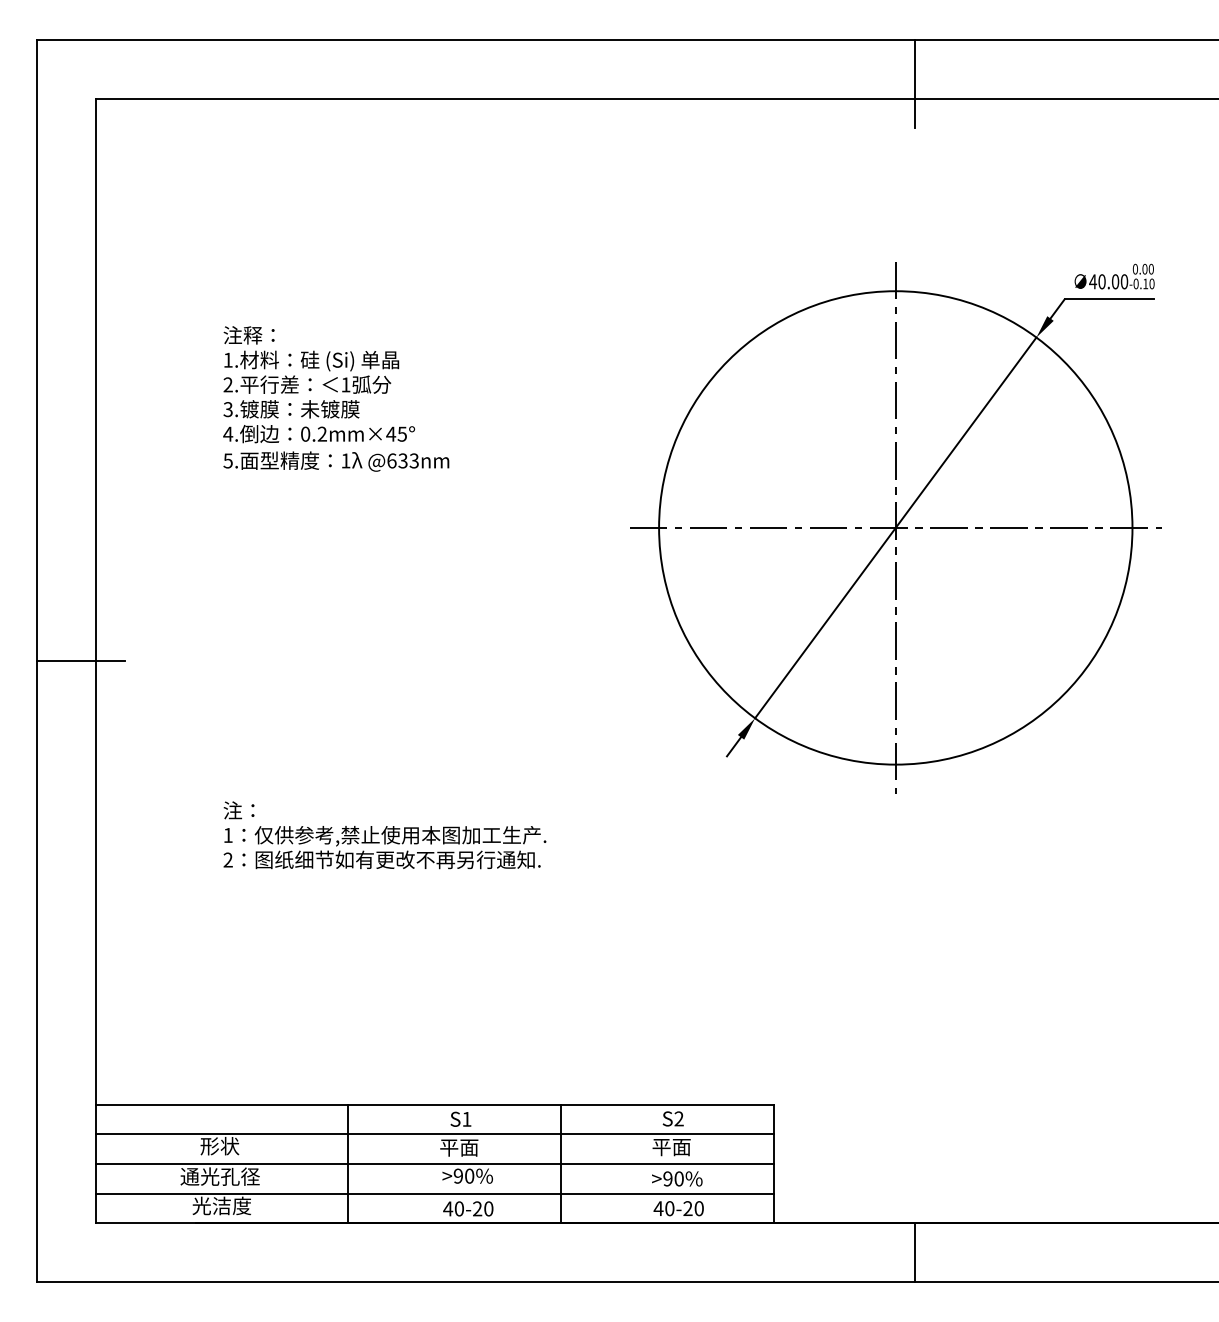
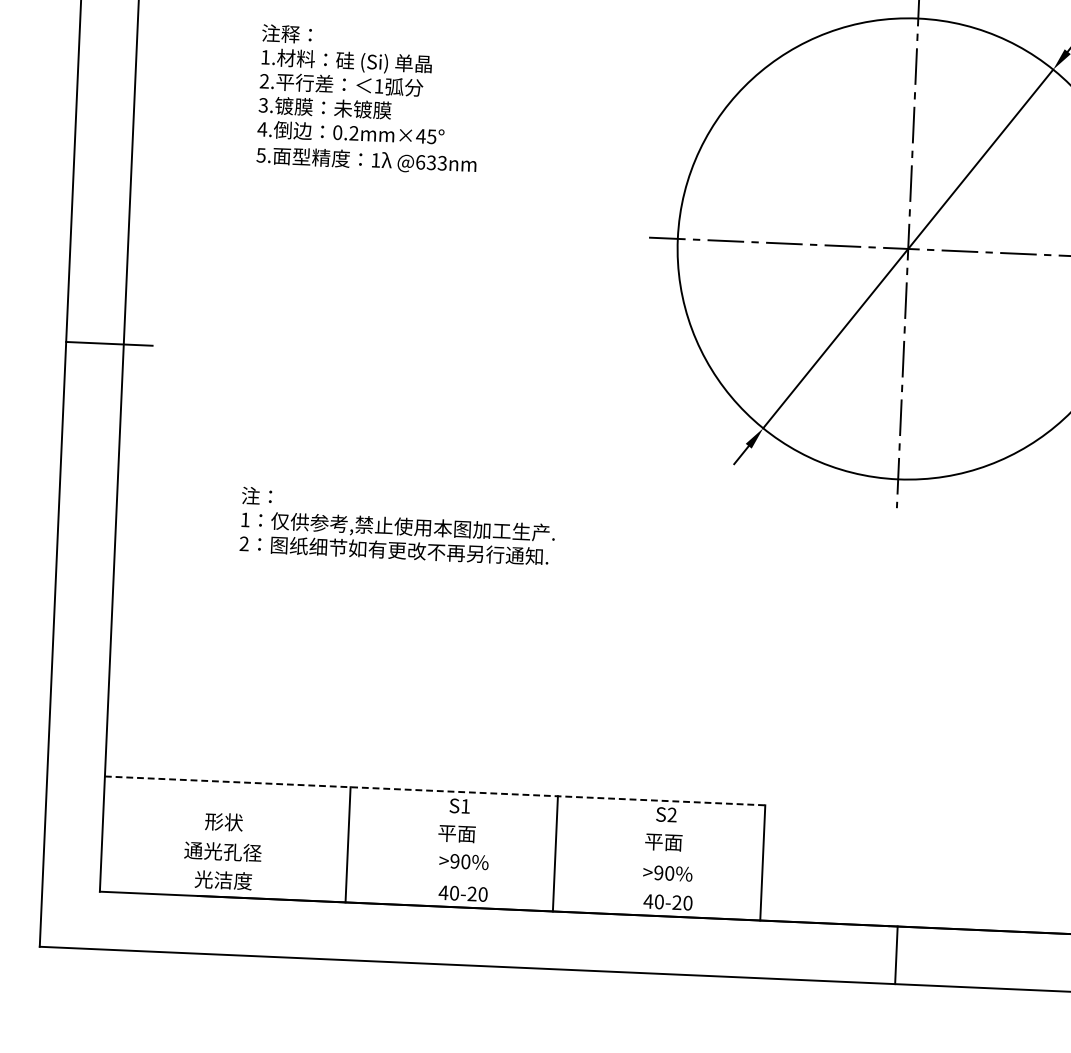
line: (435, 1104) -> (435, 790), solid -> dashed
line: (434, 1134) -> (433, 819), removed
line: (434, 1163) -> (432, 848), removed
line: (434, 1193) -> (430, 877), removed

